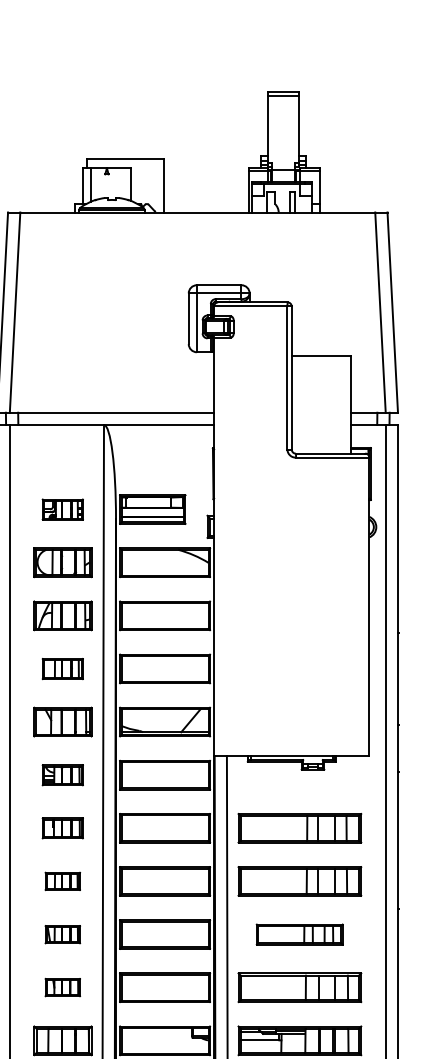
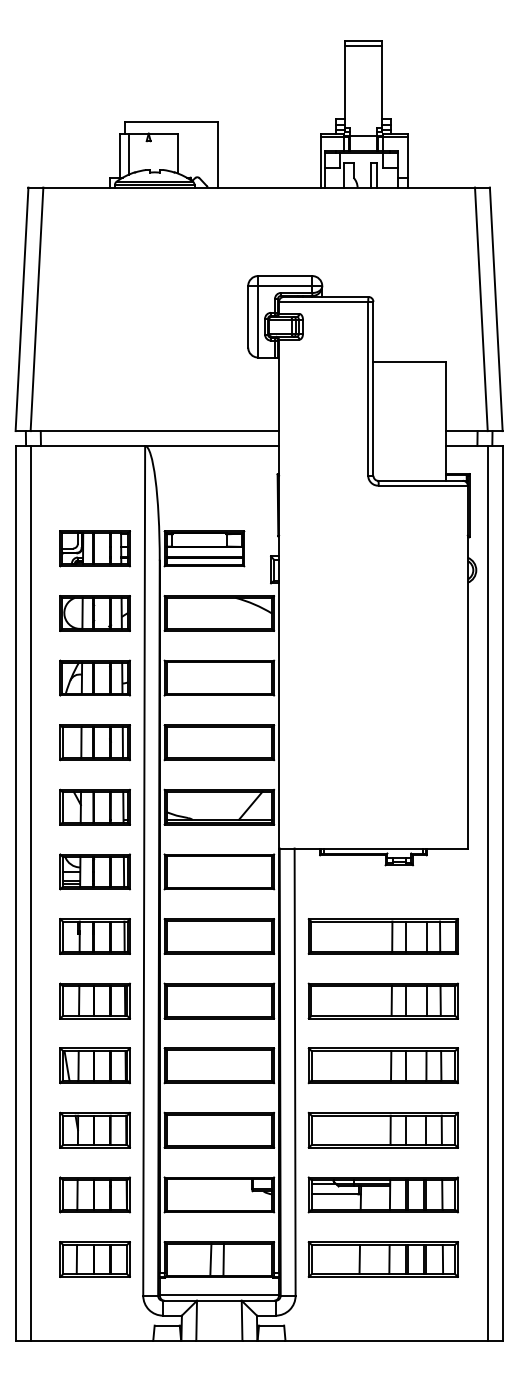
part: (62, 509) -> (94, 548), size x1.43
part: (62, 668) -> (94, 742), size x1.43
part: (62, 774) -> (94, 871), size x1.43
part: (62, 828) -> (94, 936), size x1.43
part: (62, 880) -> (94, 1000), size x1.67
part: (62, 934) -> (94, 1065), size x1.67
part: (299, 934) -> (382, 1065), size x1.43
part: (62, 987) -> (94, 1129), size x1.67

